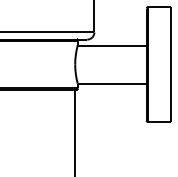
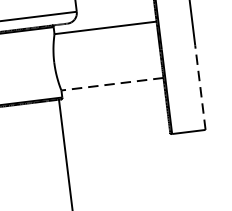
line: (112, 83) -> (112, 83), solid -> dashed
line: (170, 93) -> (200, 88), solid -> dashed

